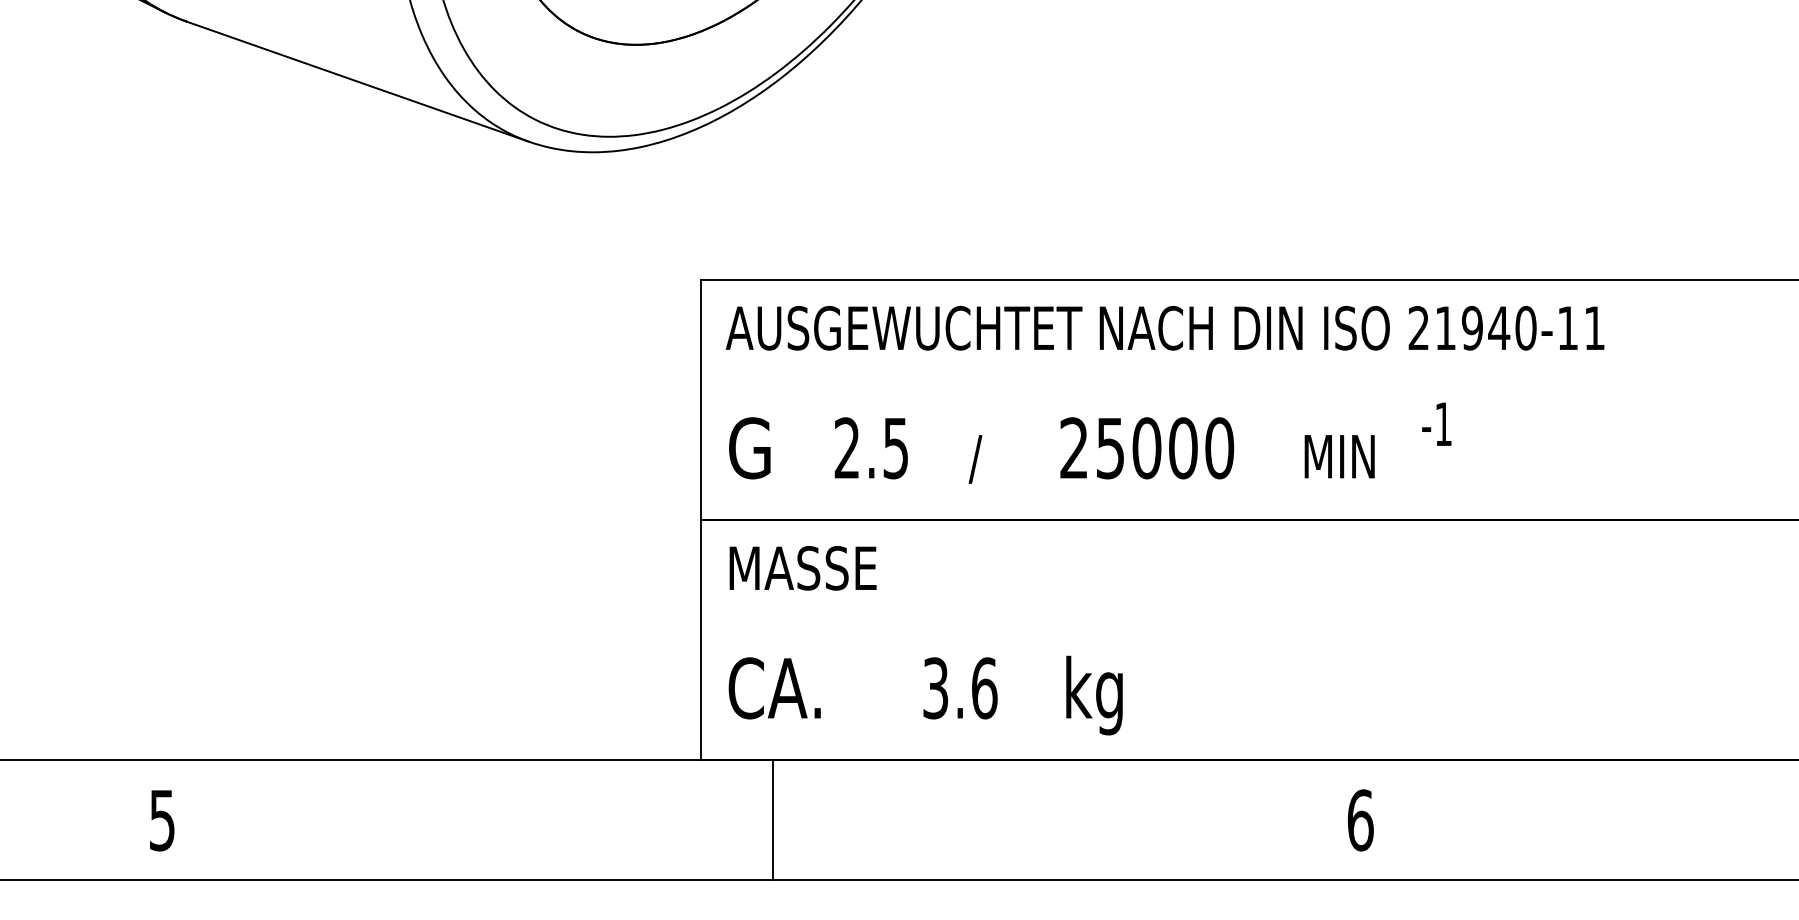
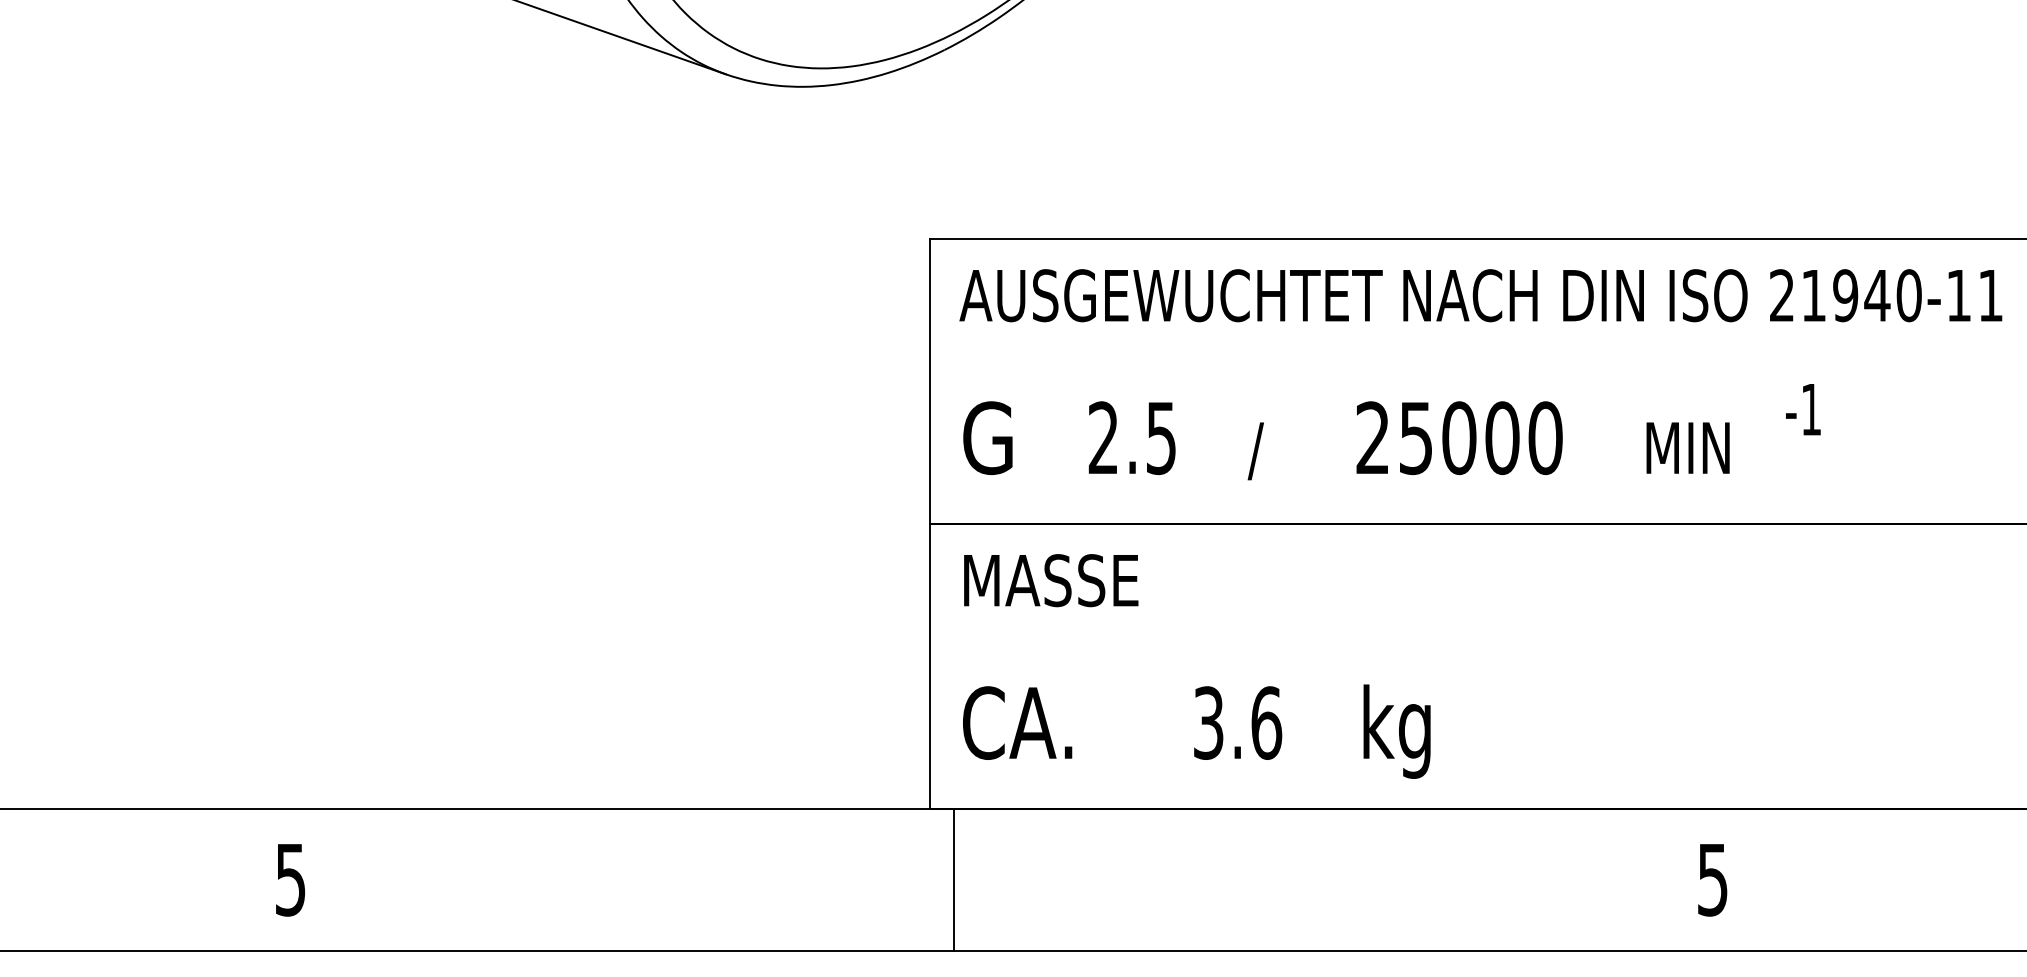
line: (773, 820) -> (954, 879), moved
text: (1360, 820) -> (1712, 879), 6 -> 5

